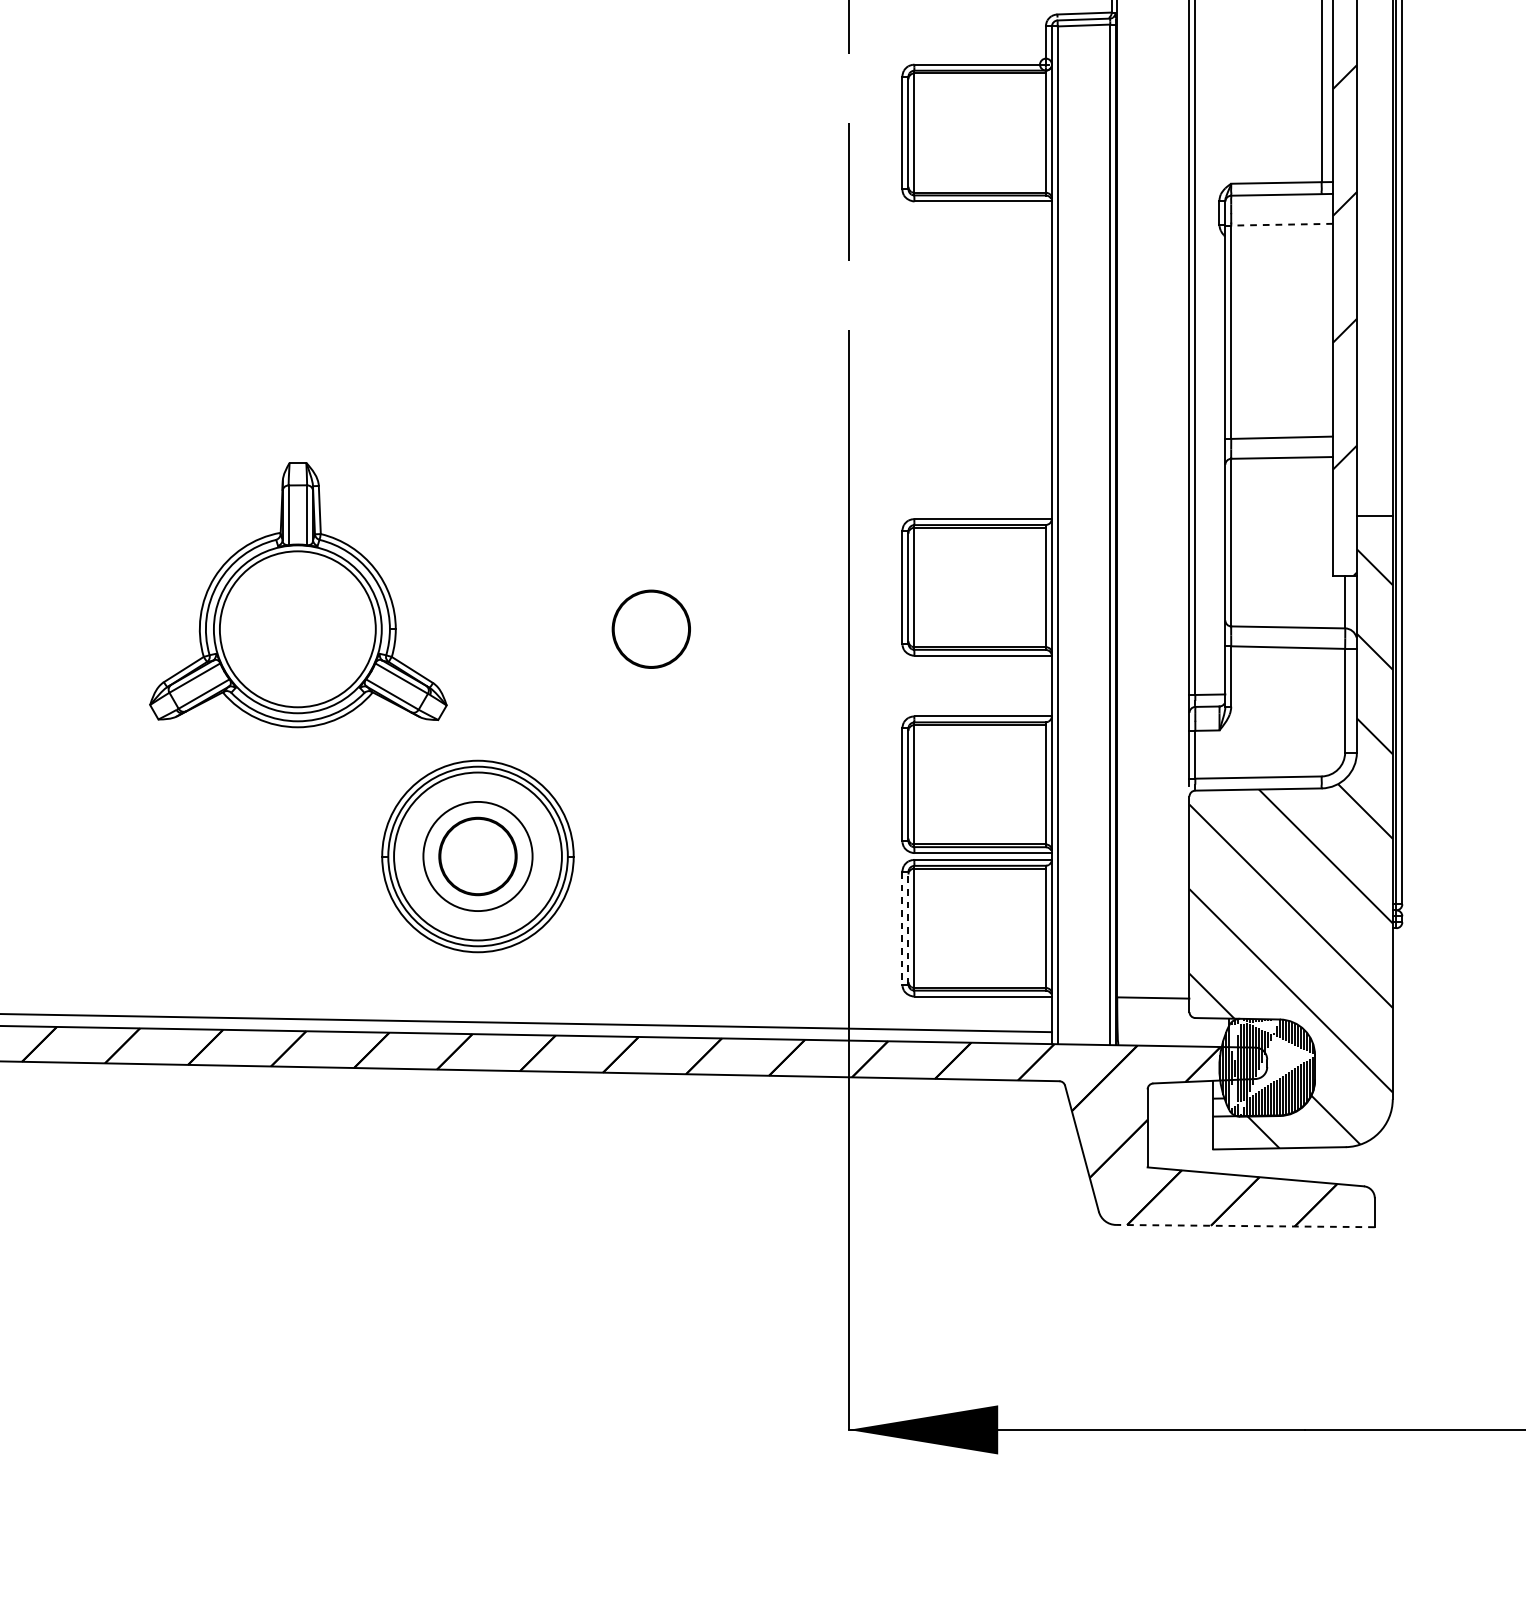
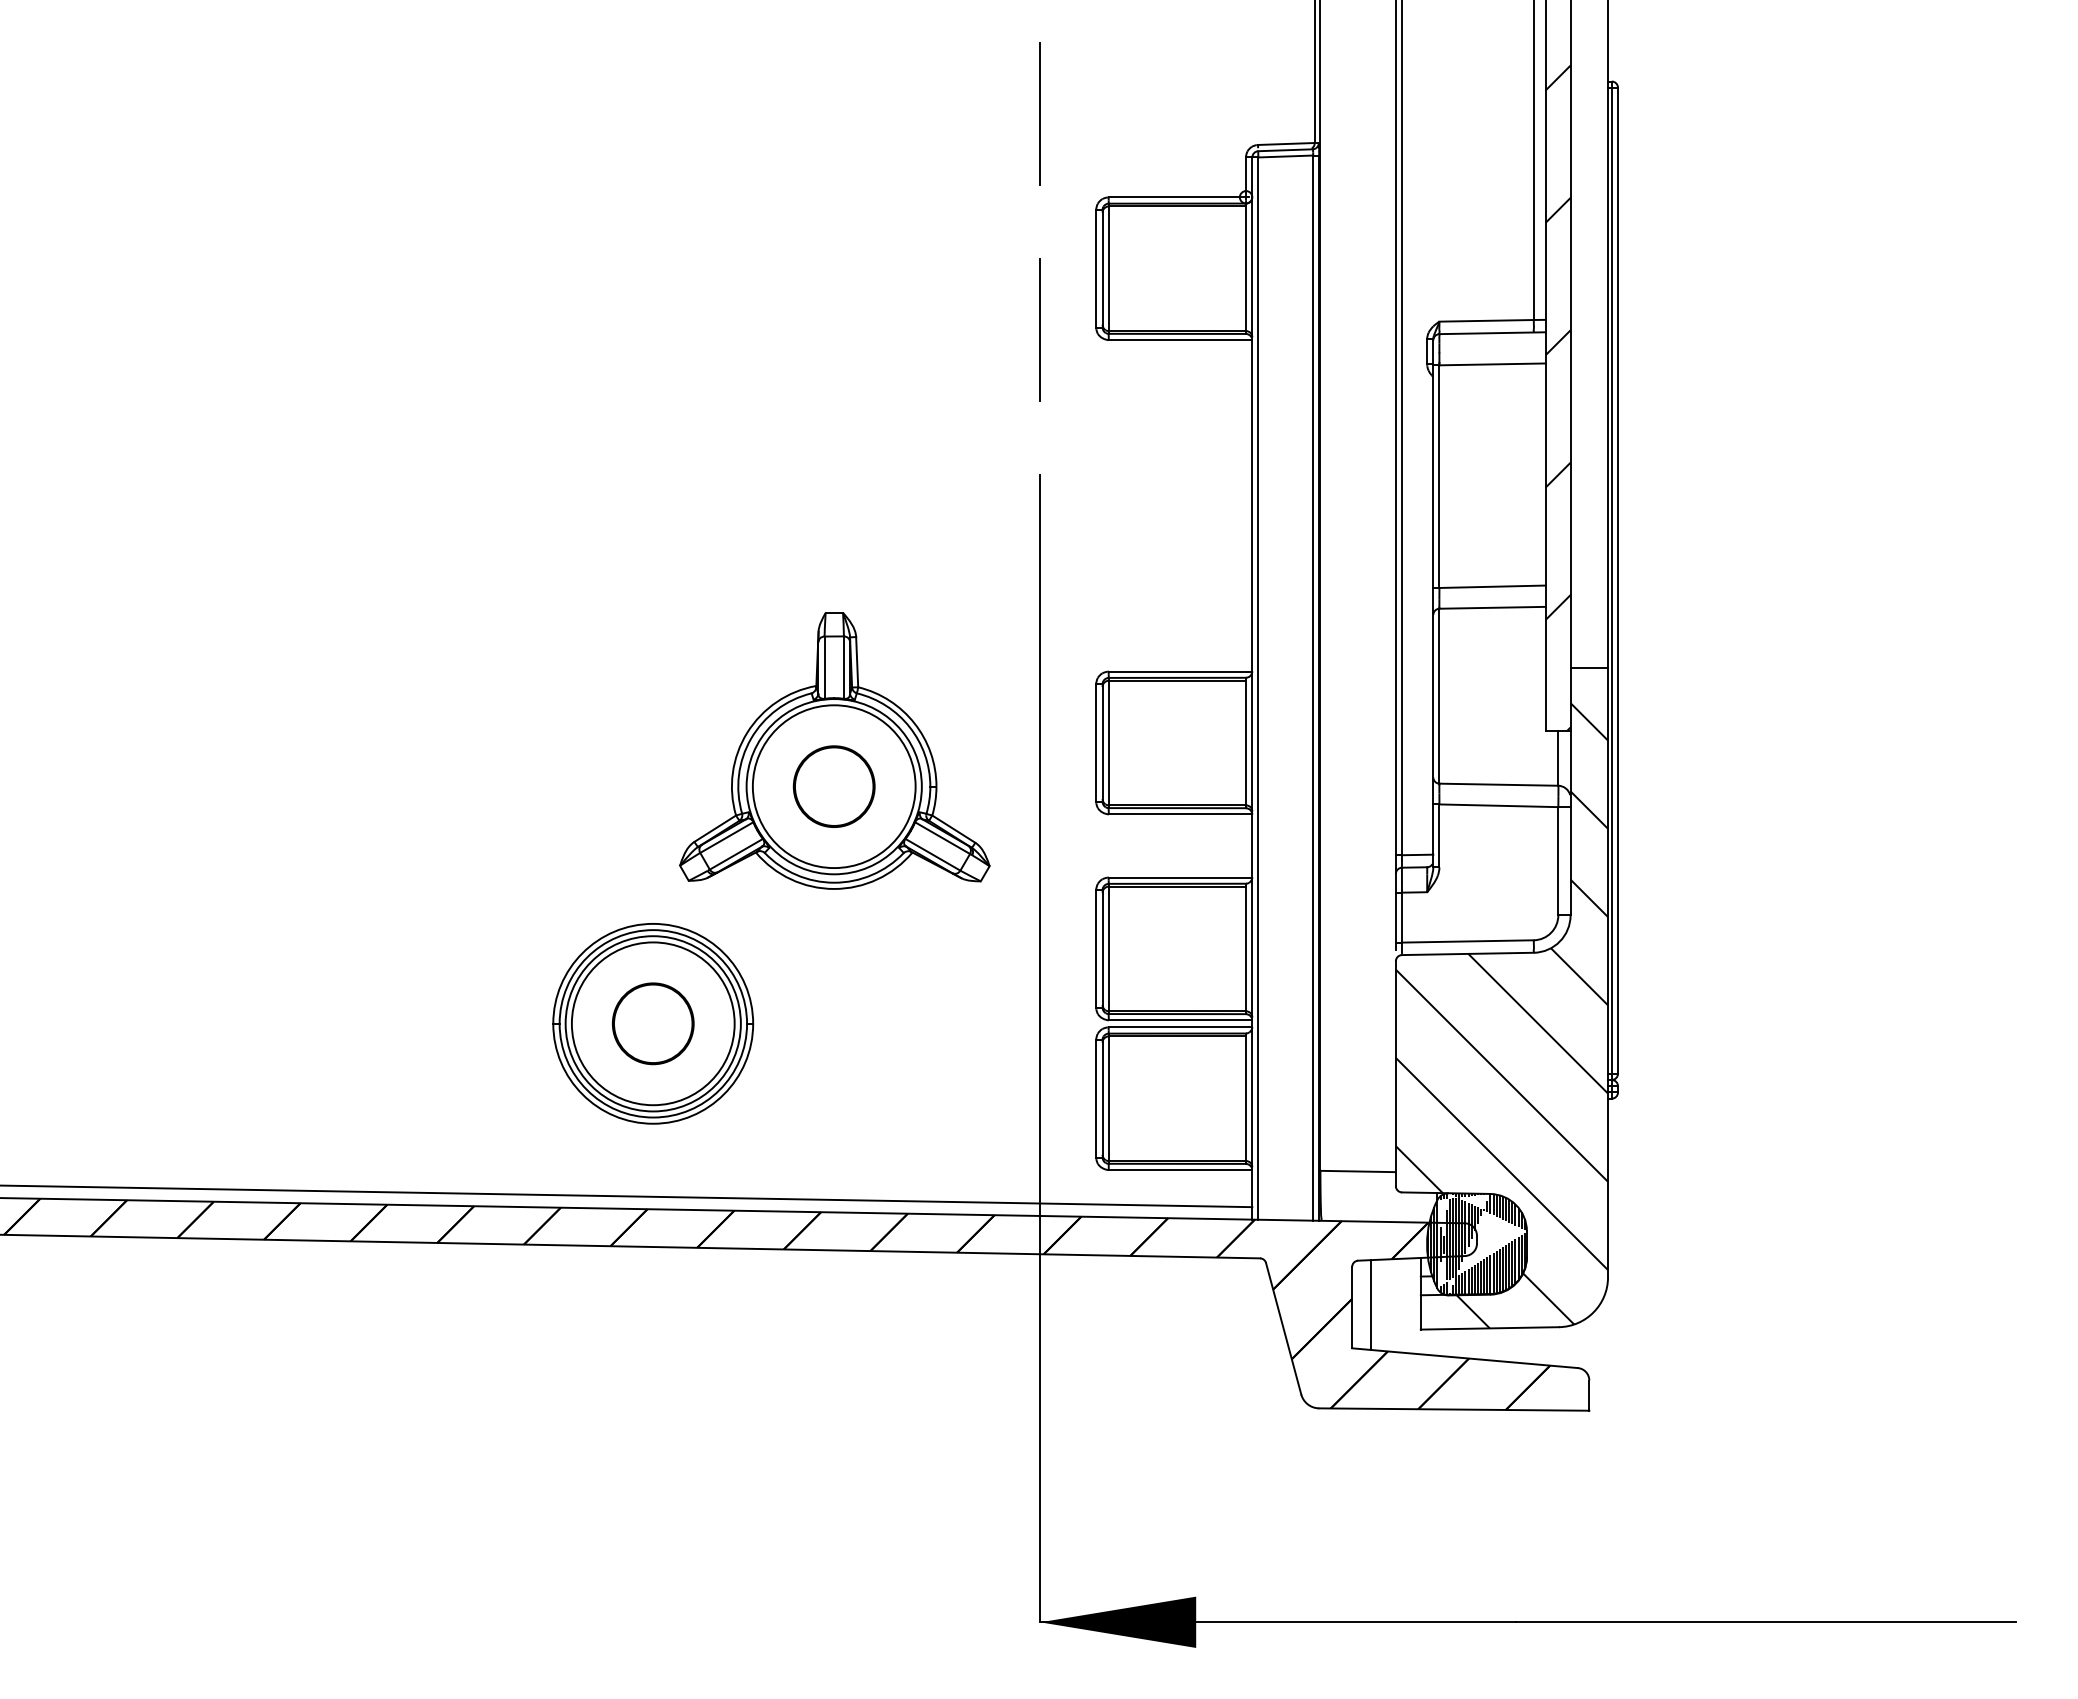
line: (1282, 224) -> (1492, 364), dashed -> solid
part: (298, 594) -> (834, 750), moved
circle: (477, 856) -> (652, 1023), size x1.43
line: (902, 928) -> (1096, 1098), dashed -> solid
line: (908, 928) -> (1102, 1098), dashed -> solid
line: (1165, 1125) -> (1370, 1304), added
line: (1244, 1226) -> (1453, 1409), dashed -> solid

